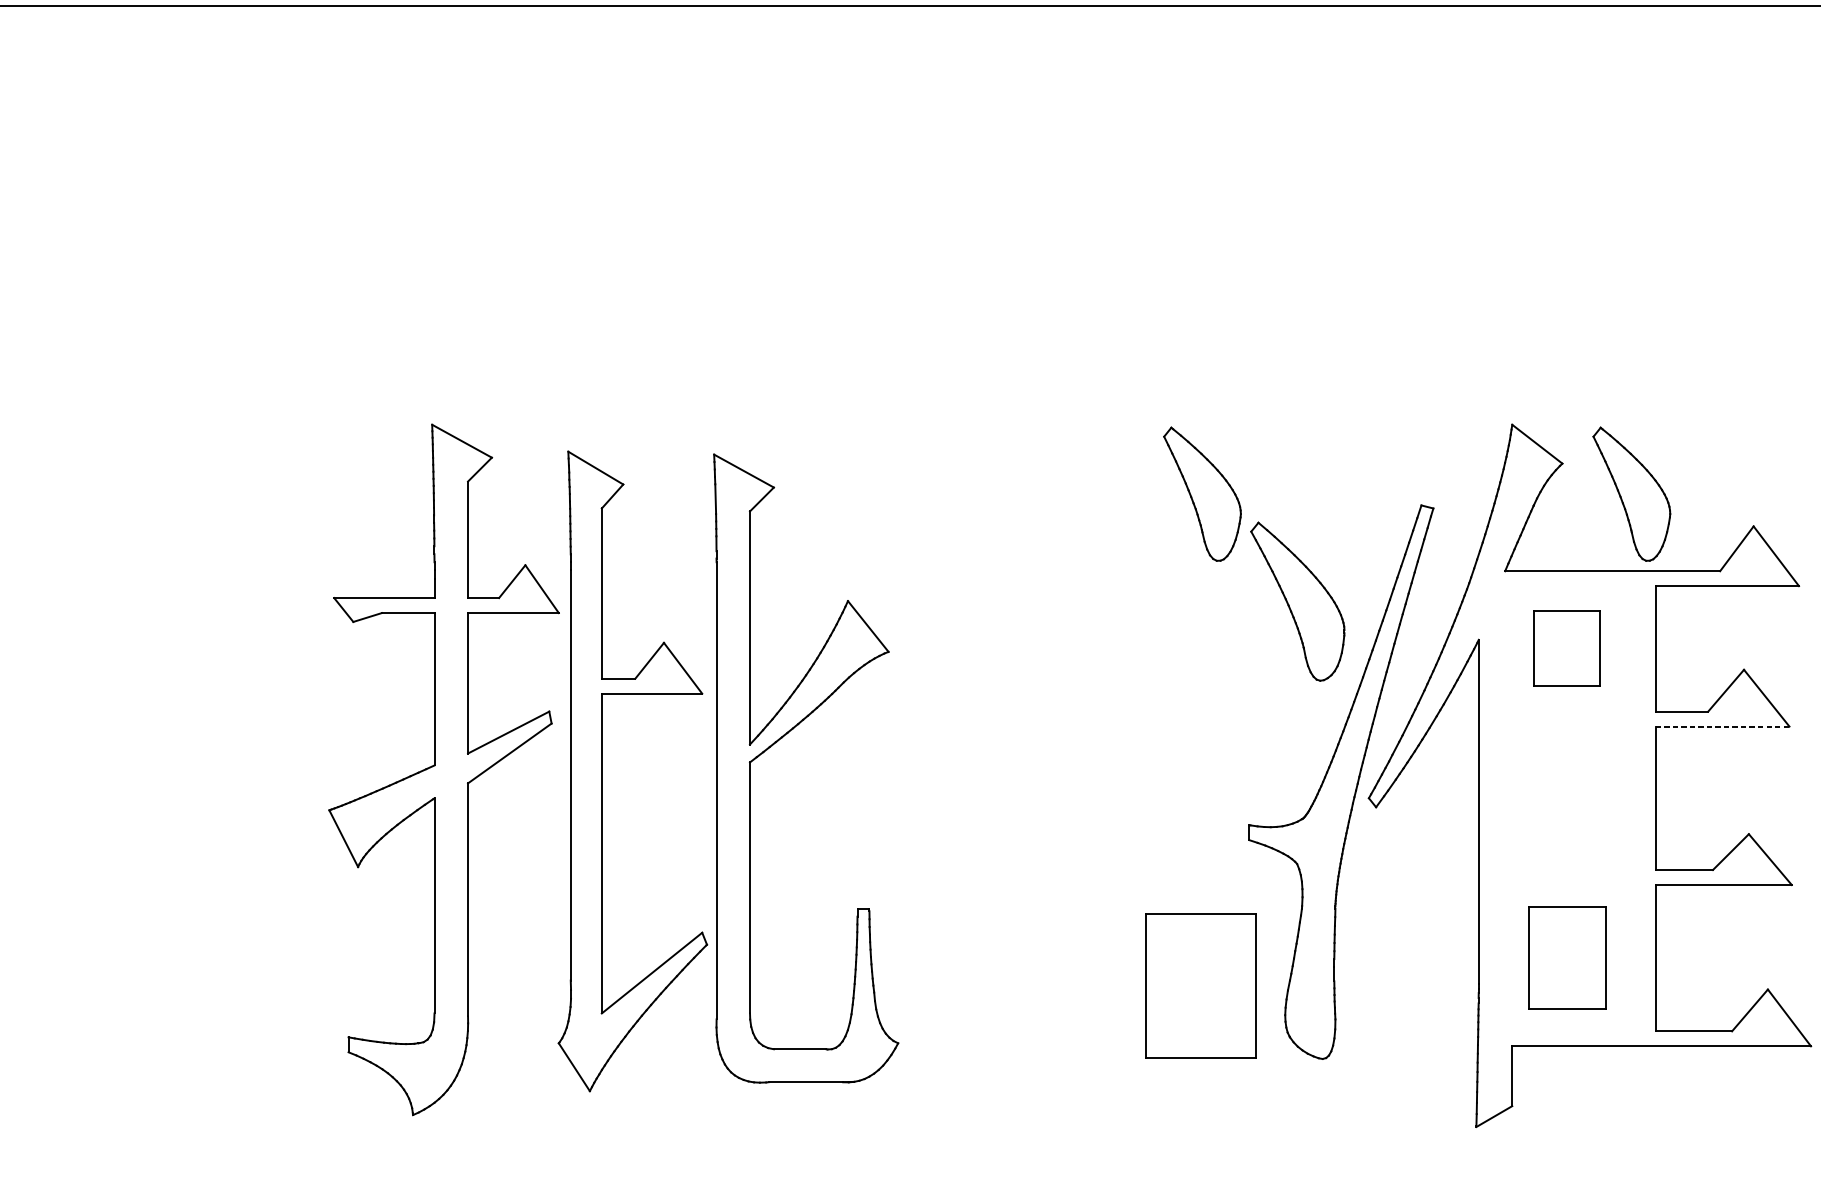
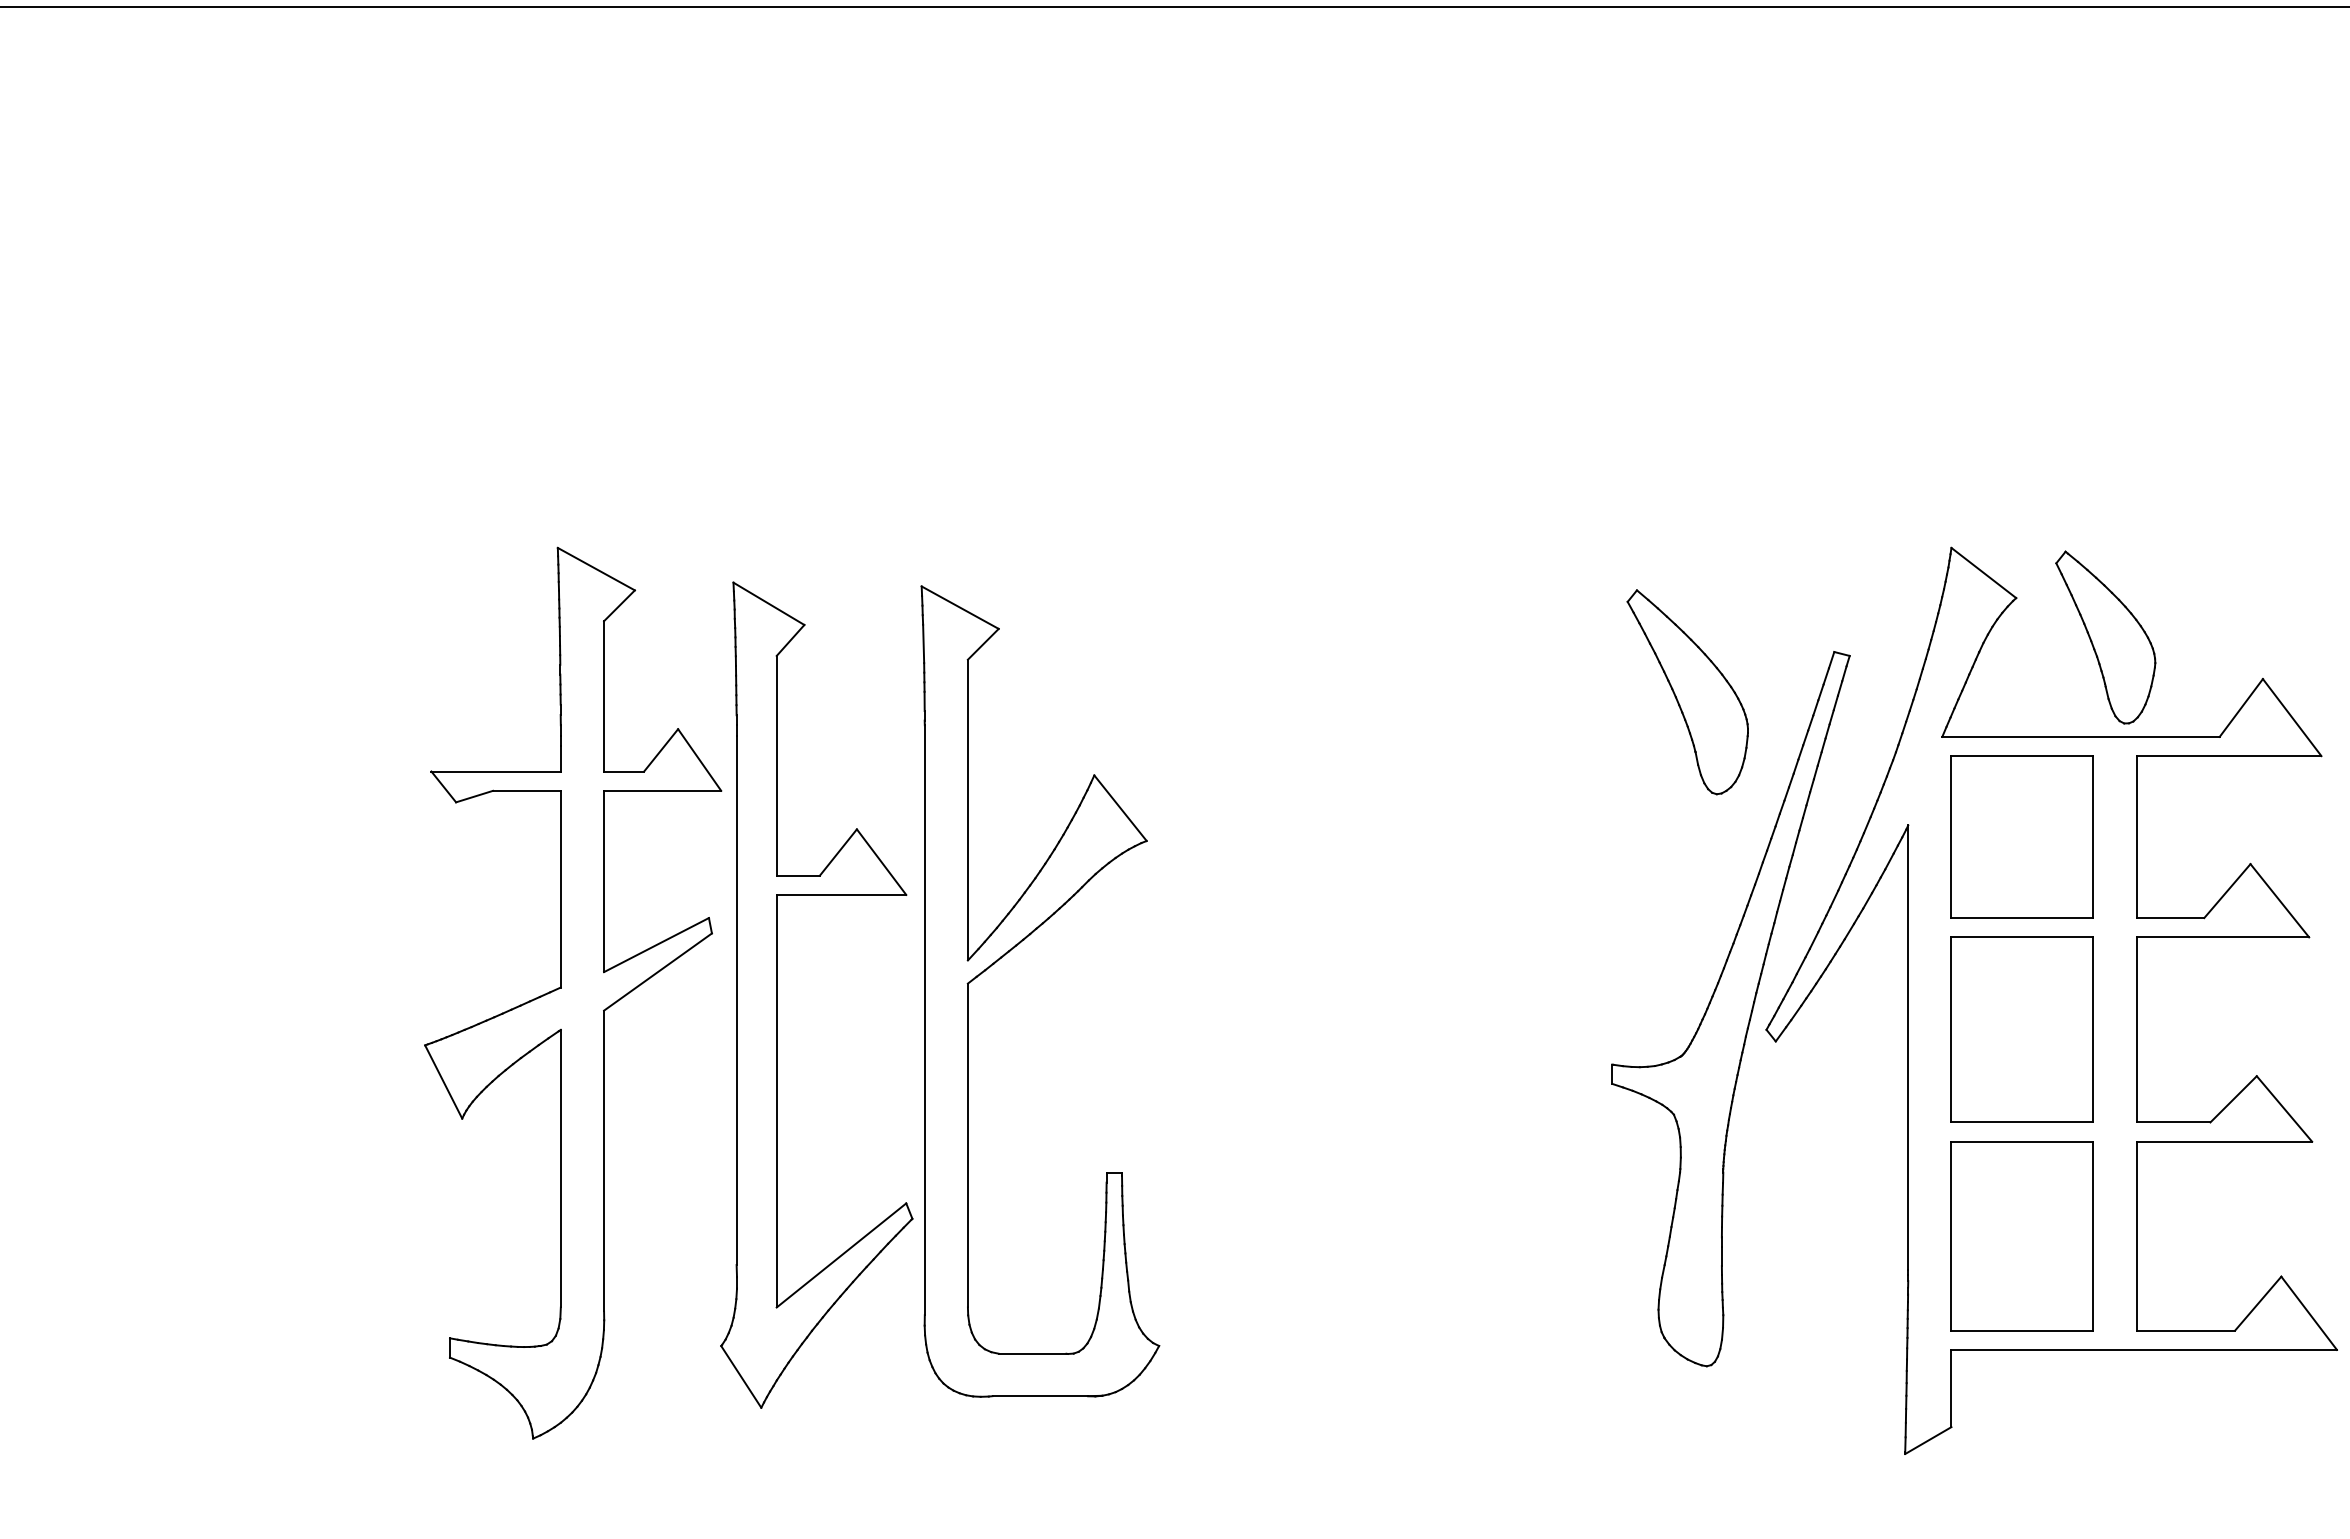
part: (1202, 494) -> (1551, 637), removed
part: (1297, 601) -> (1687, 692), moved
part: (1566, 648) -> (2021, 836), size x1.67
line: (1723, 726) -> (2223, 937), dashed -> solid
part: (1566, 958) -> (2021, 1236), size x1.43
part: (1199, 985) -> (2021, 1029), moved

